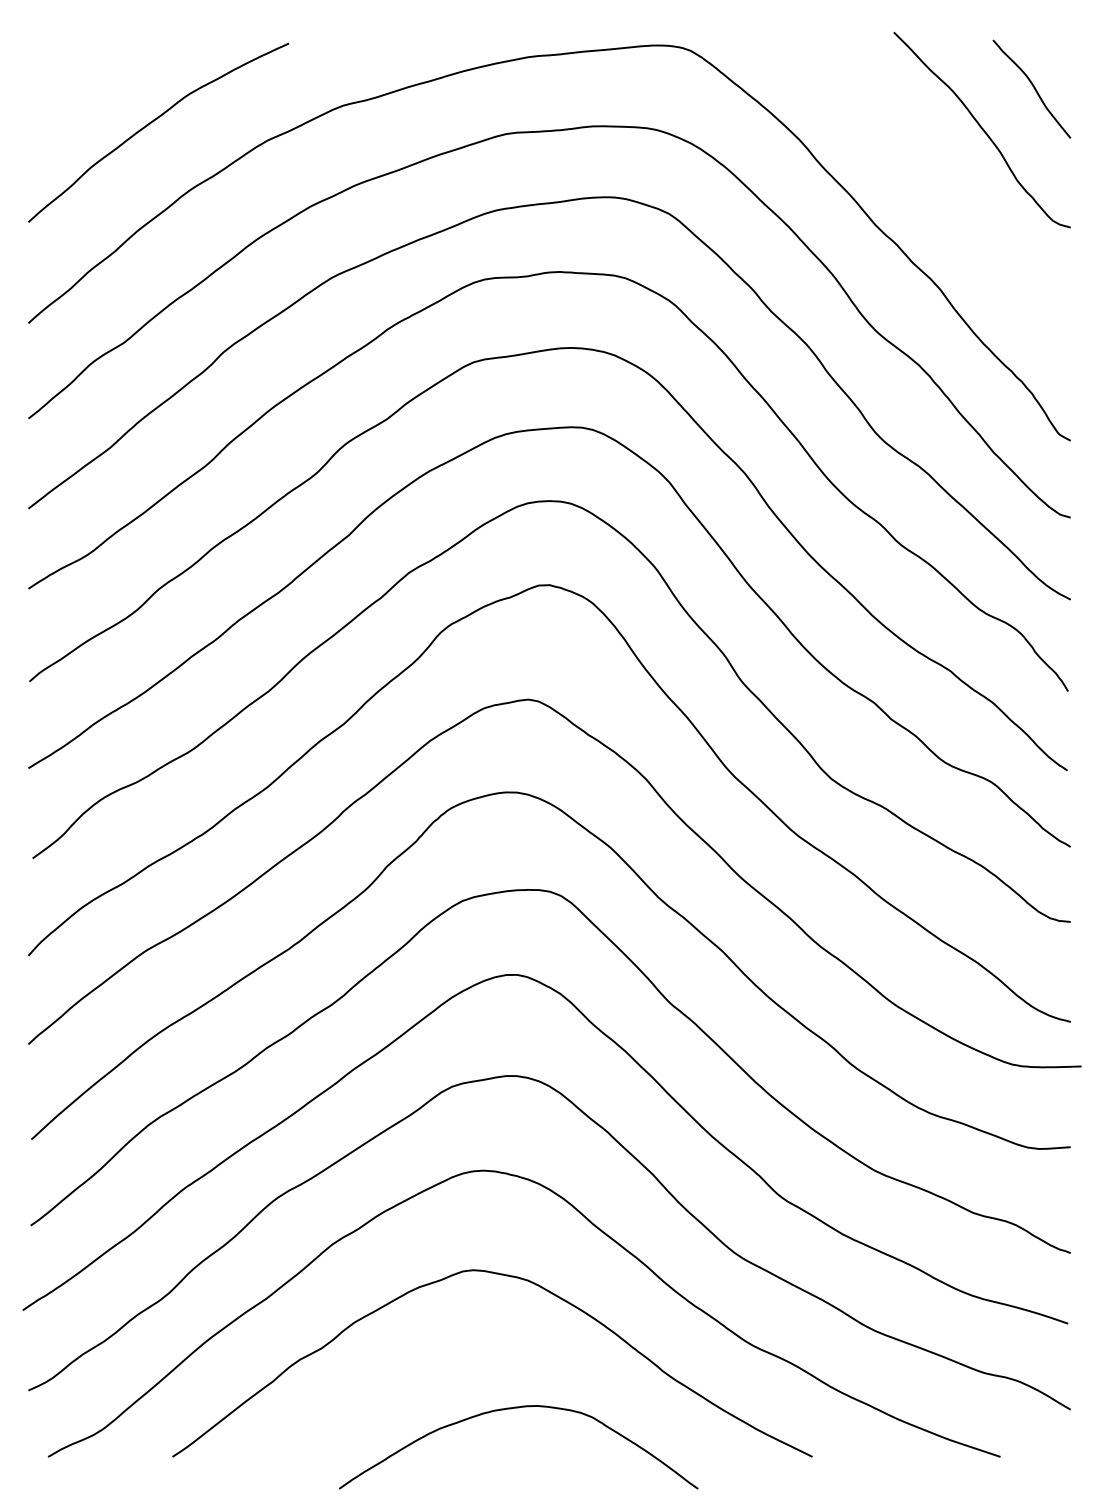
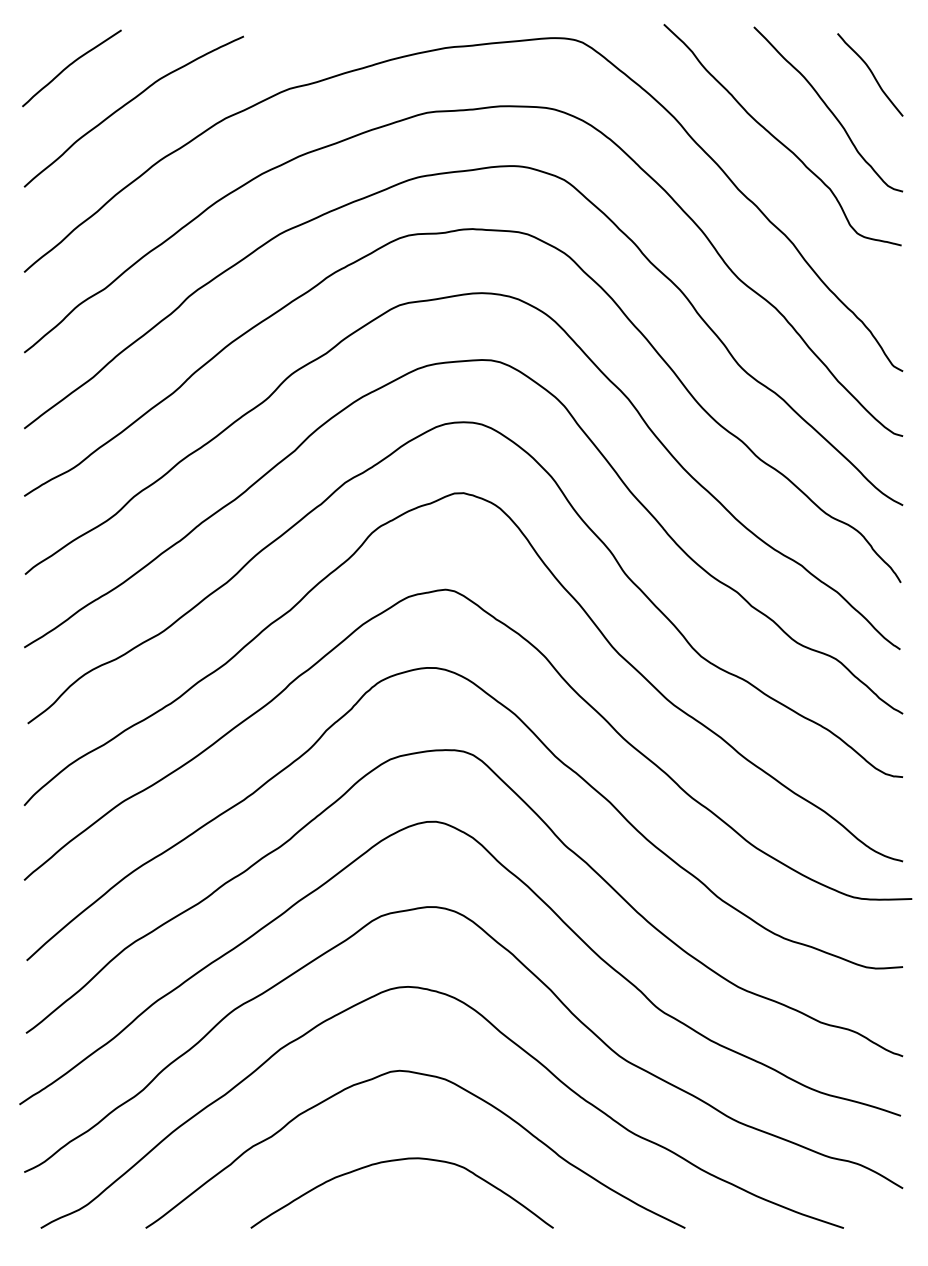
curve: (84, 77) -> (71, 65), added
curve: (922, 165) -> (778, 139), added
curve: (511, 1409) -> (396, 1161), moved

